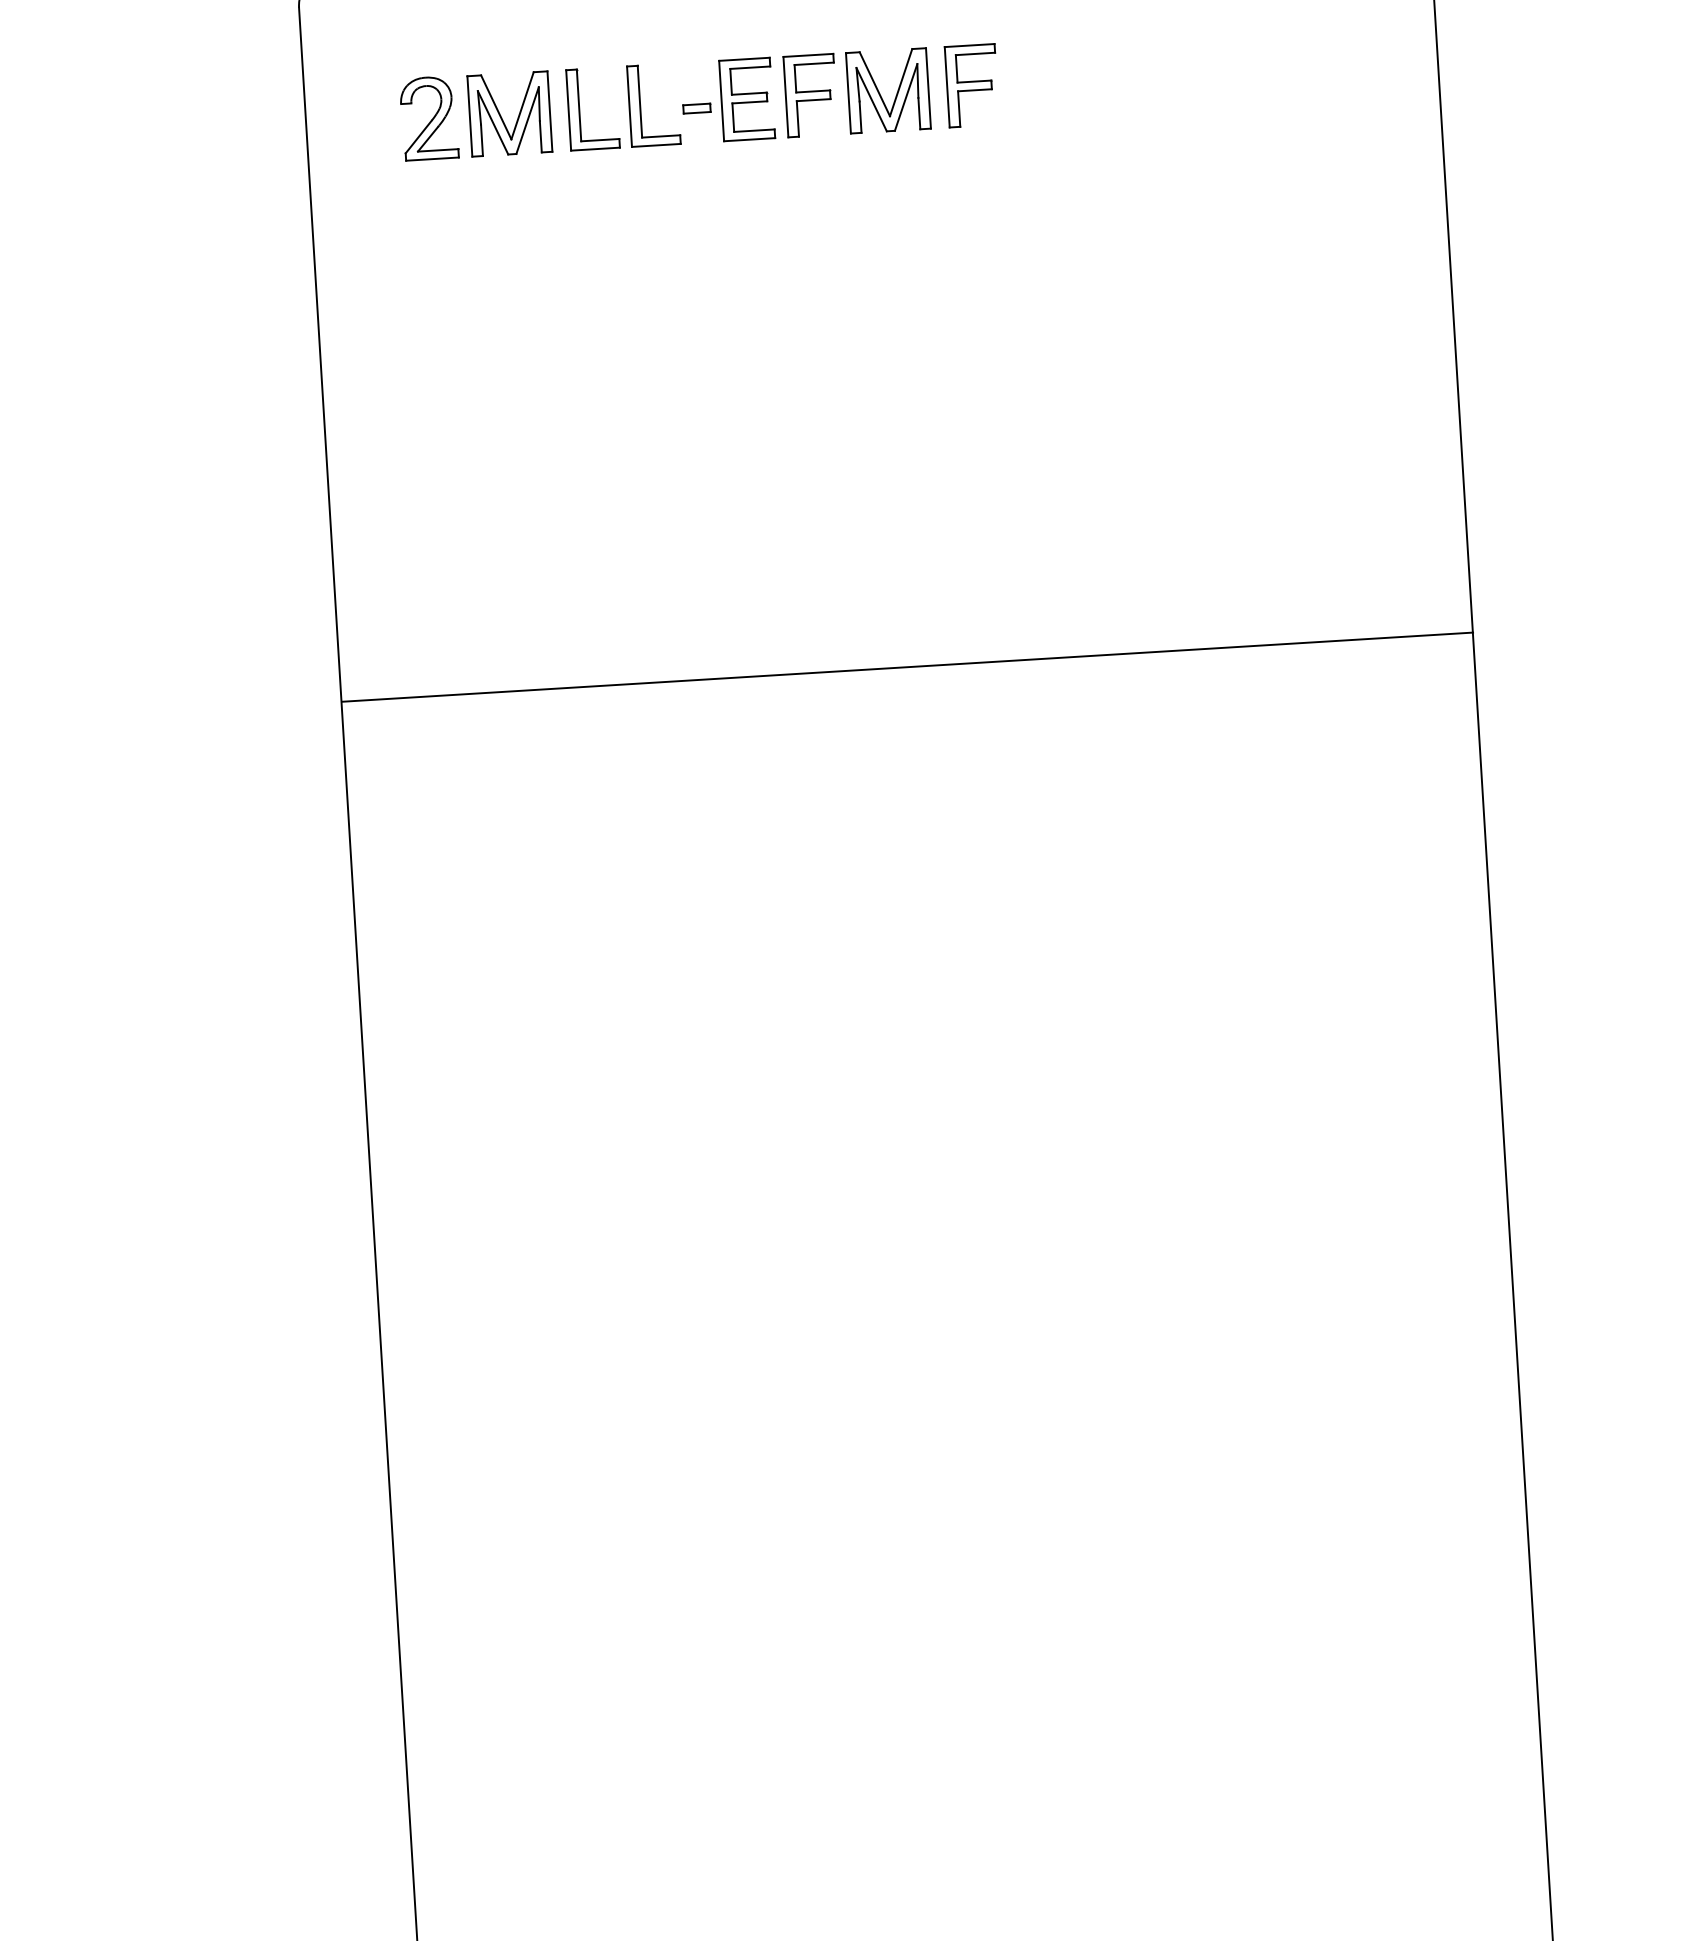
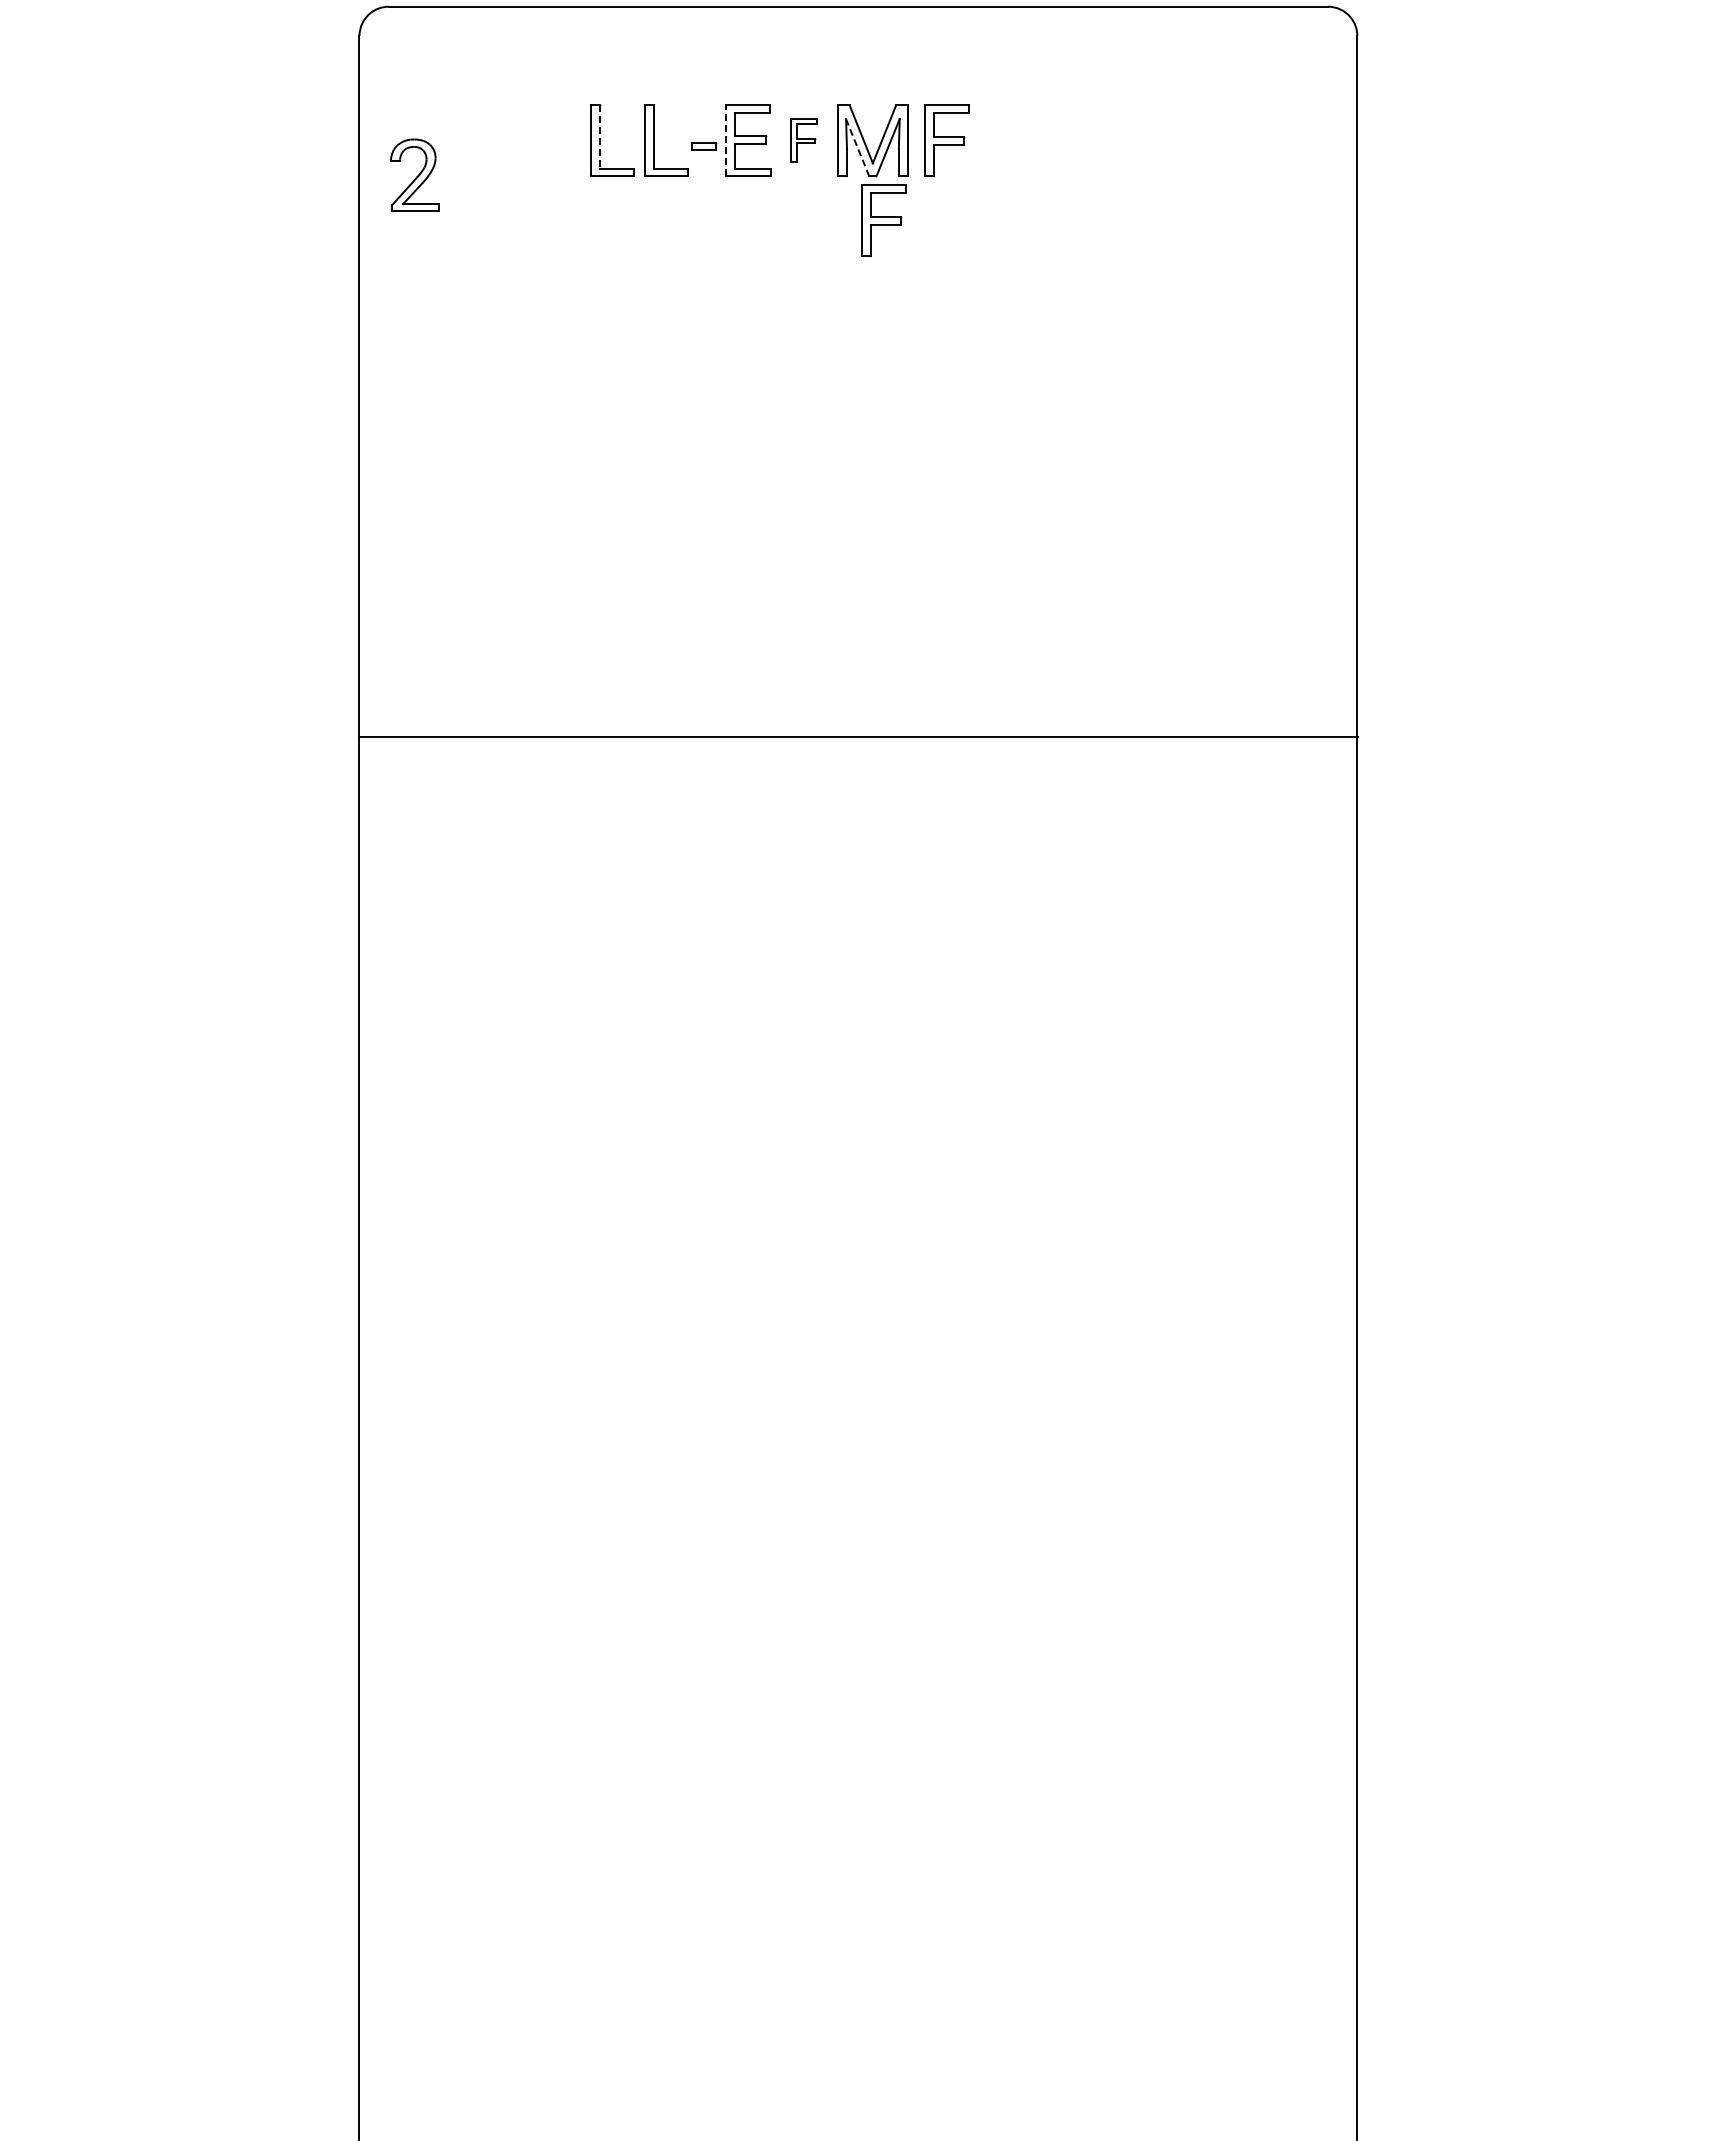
part: (809, 95) -> (803, 140), size x0.6
line: (871, 99) -> (857, 147), solid -> dashed
line: (721, 100) -> (725, 140), solid -> dashed
line: (579, 105) -> (600, 137), solid -> dashed
part: (501, 115) -> (531, 141), removed
part: (428, 117) -> (414, 174), moved
part: (905, 180) -> (883, 220), added
line: (907, 667) -> (858, 737), moved

